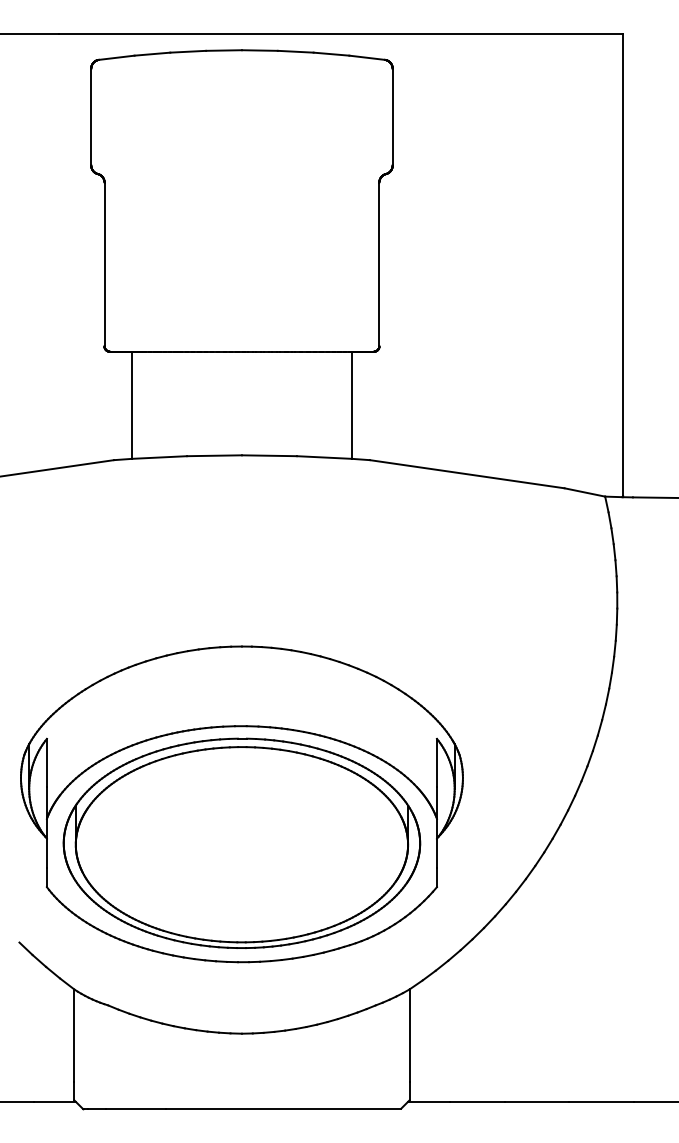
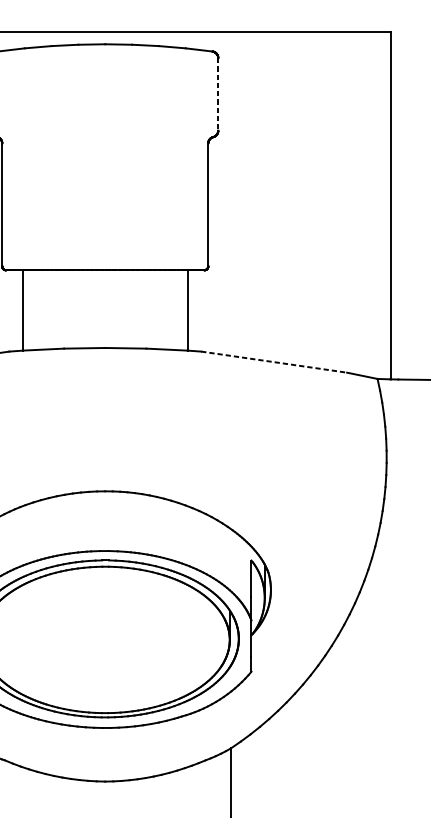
line: (392, 117) -> (218, 94), solid -> dashed
line: (467, 474) -> (274, 362), solid -> dashed

